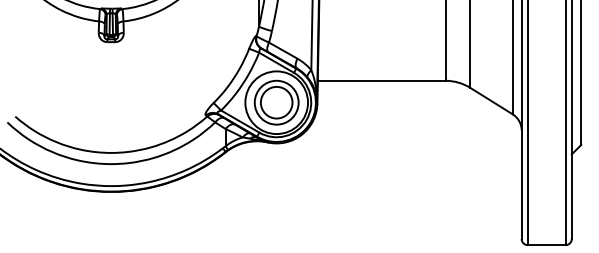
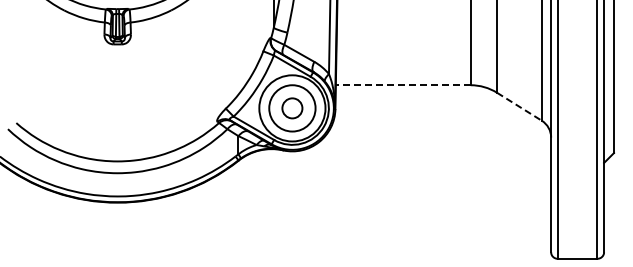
line: (380, 81) -> (402, 85), solid -> dashed
line: (491, 101) -> (519, 107), solid -> dashed
circle: (276, 102) -> (292, 108), size x0.6

